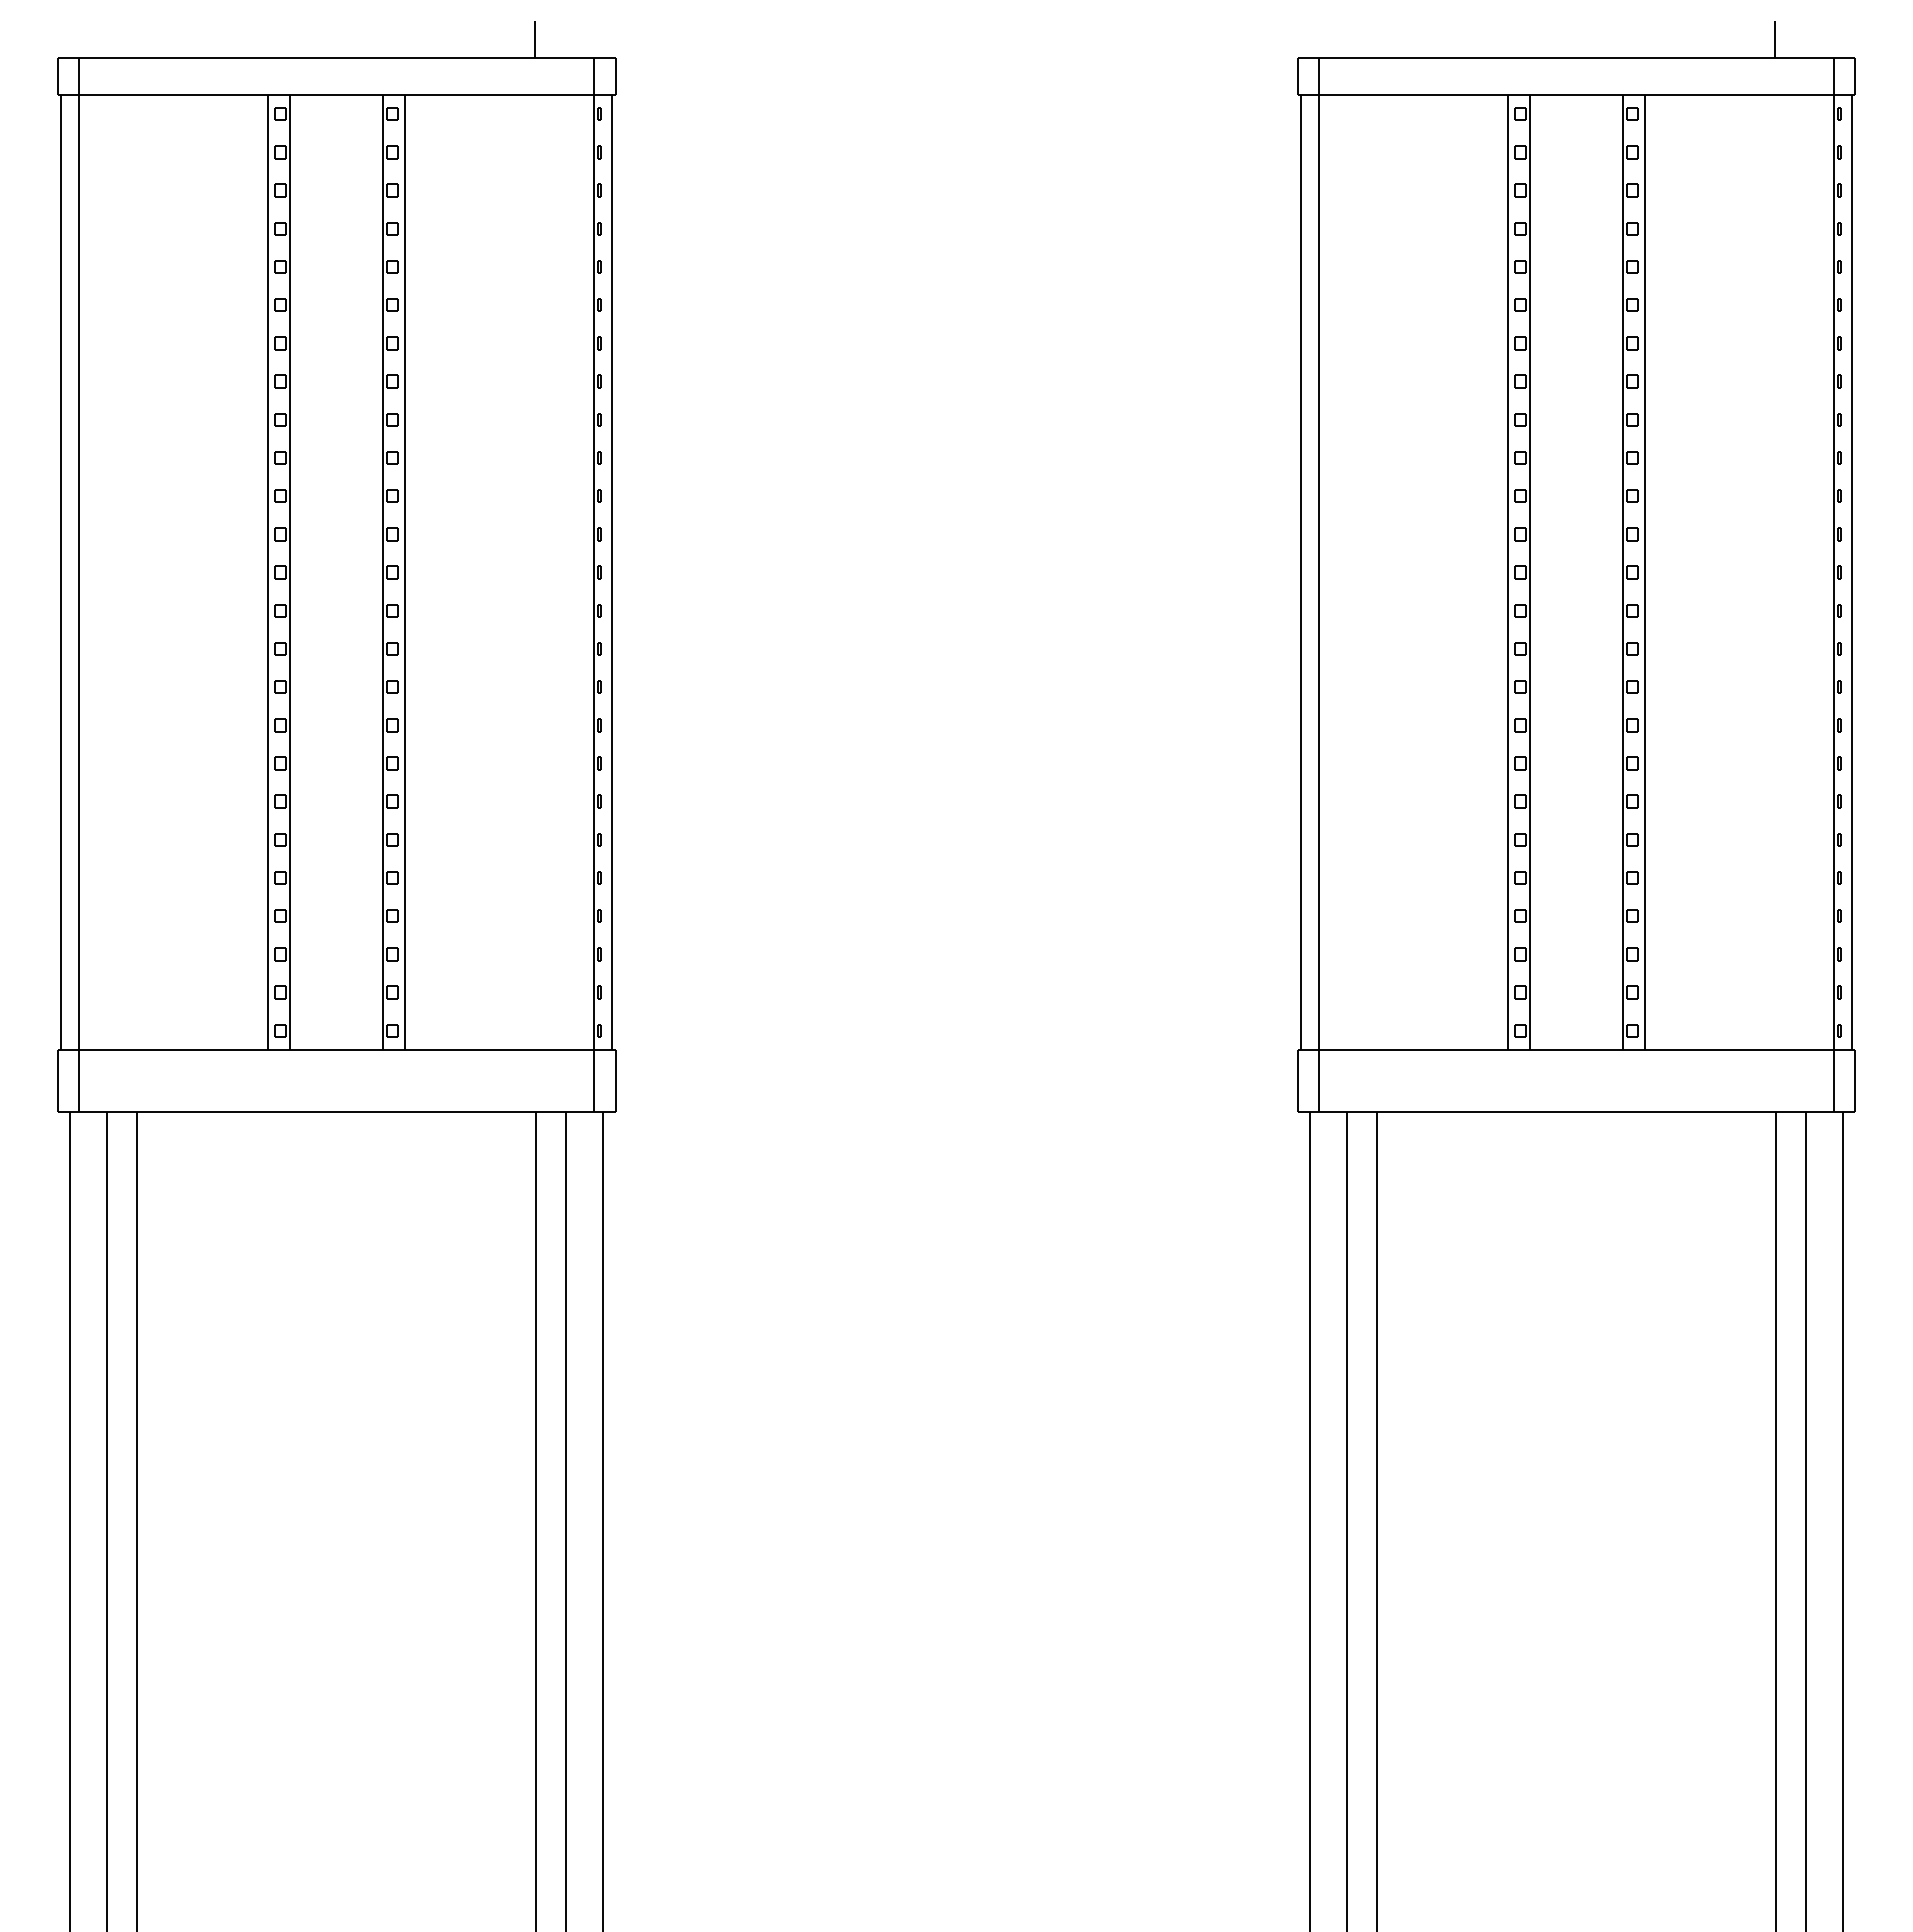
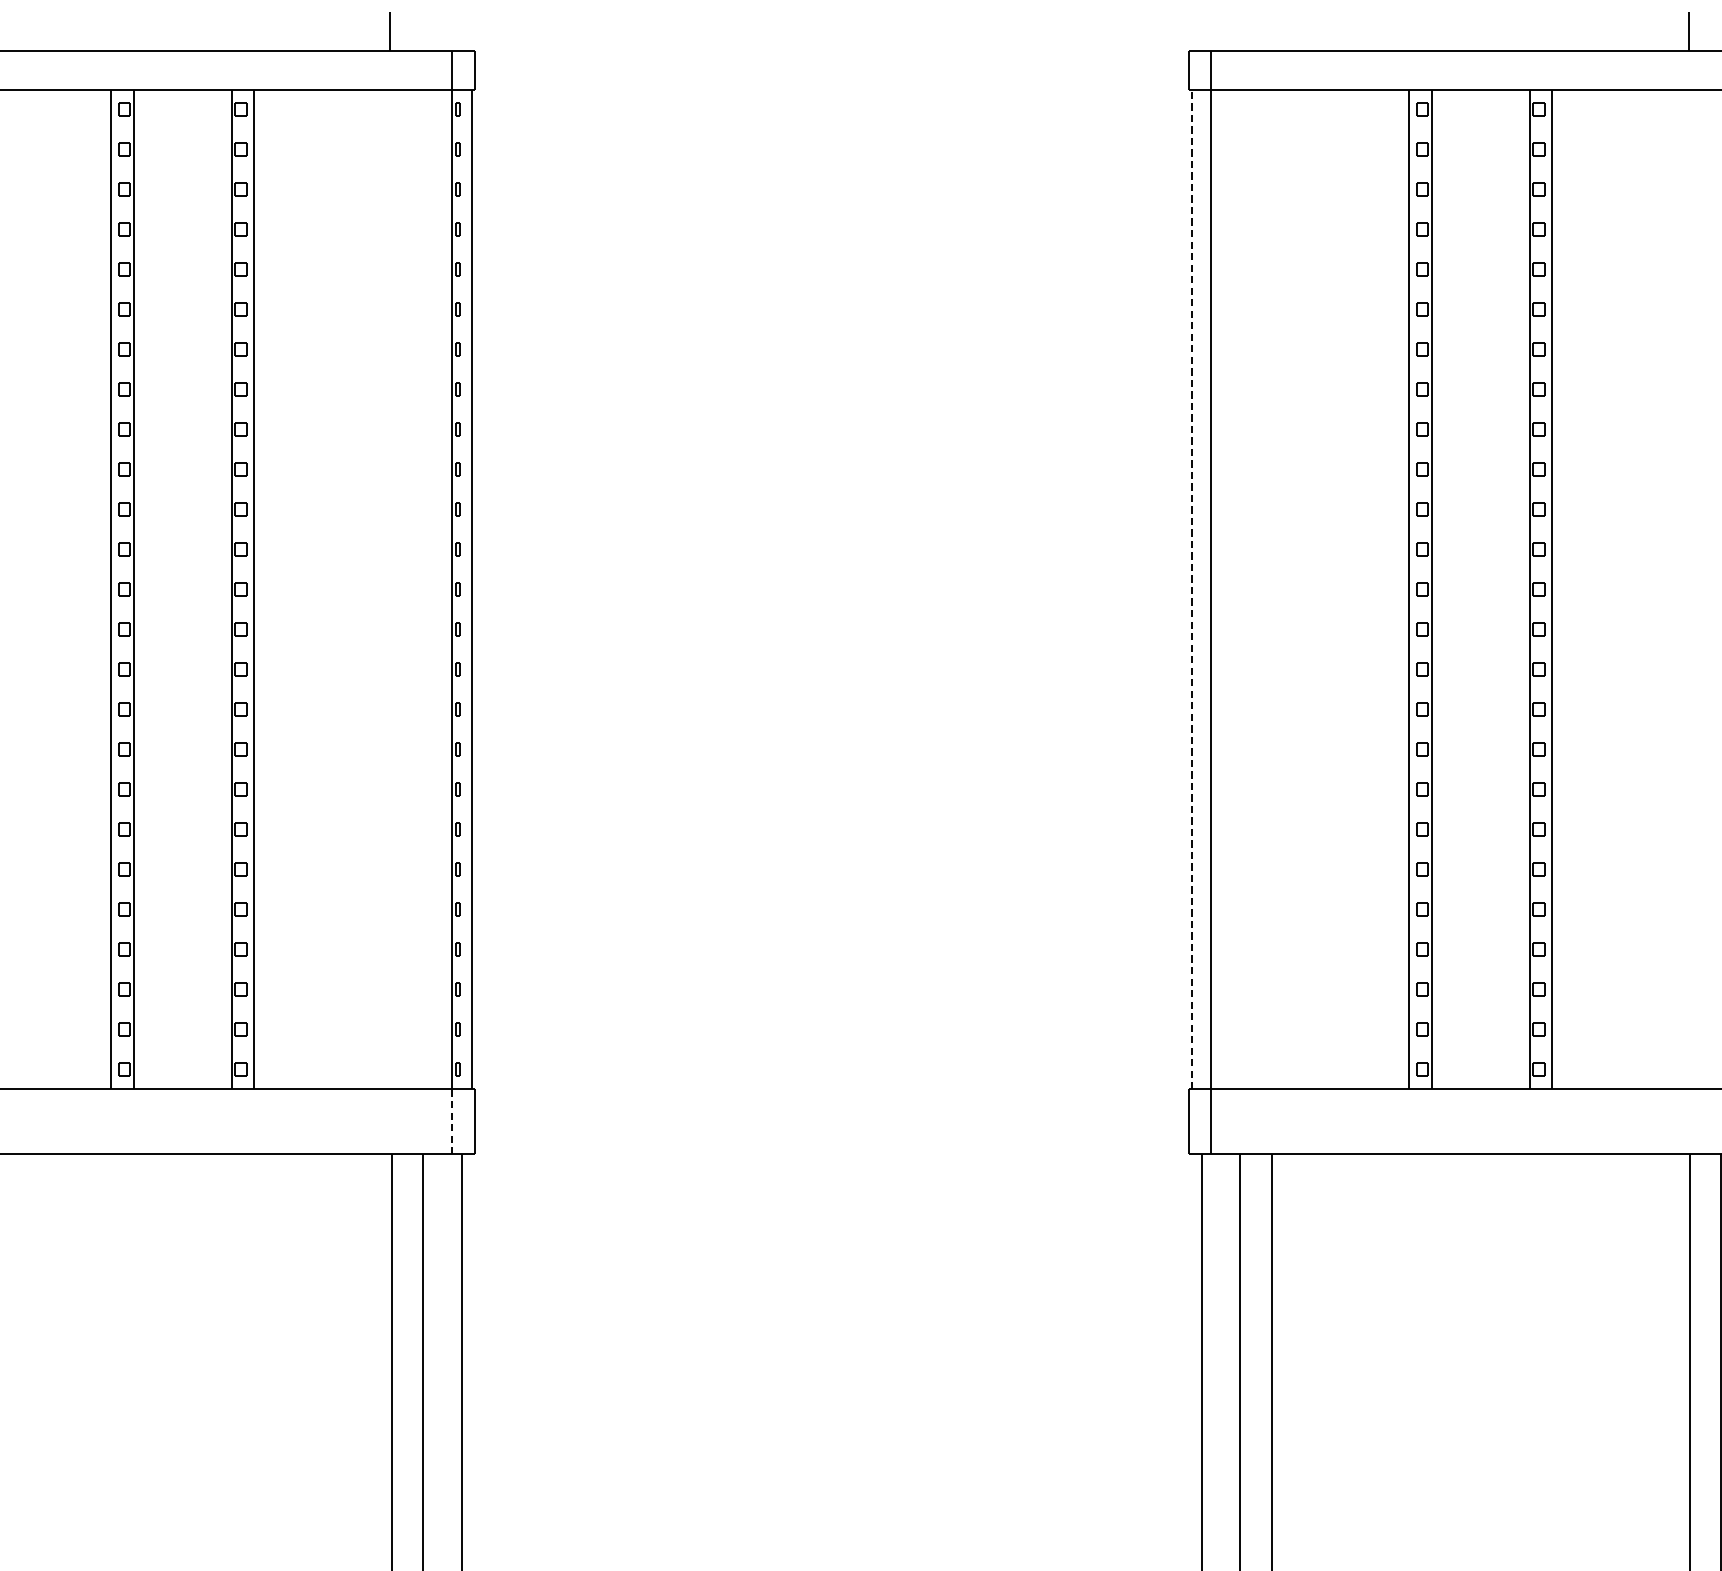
line: (1300, 572) -> (1191, 589), solid -> dashed
line: (593, 1080) -> (451, 1121), solid -> dashed

